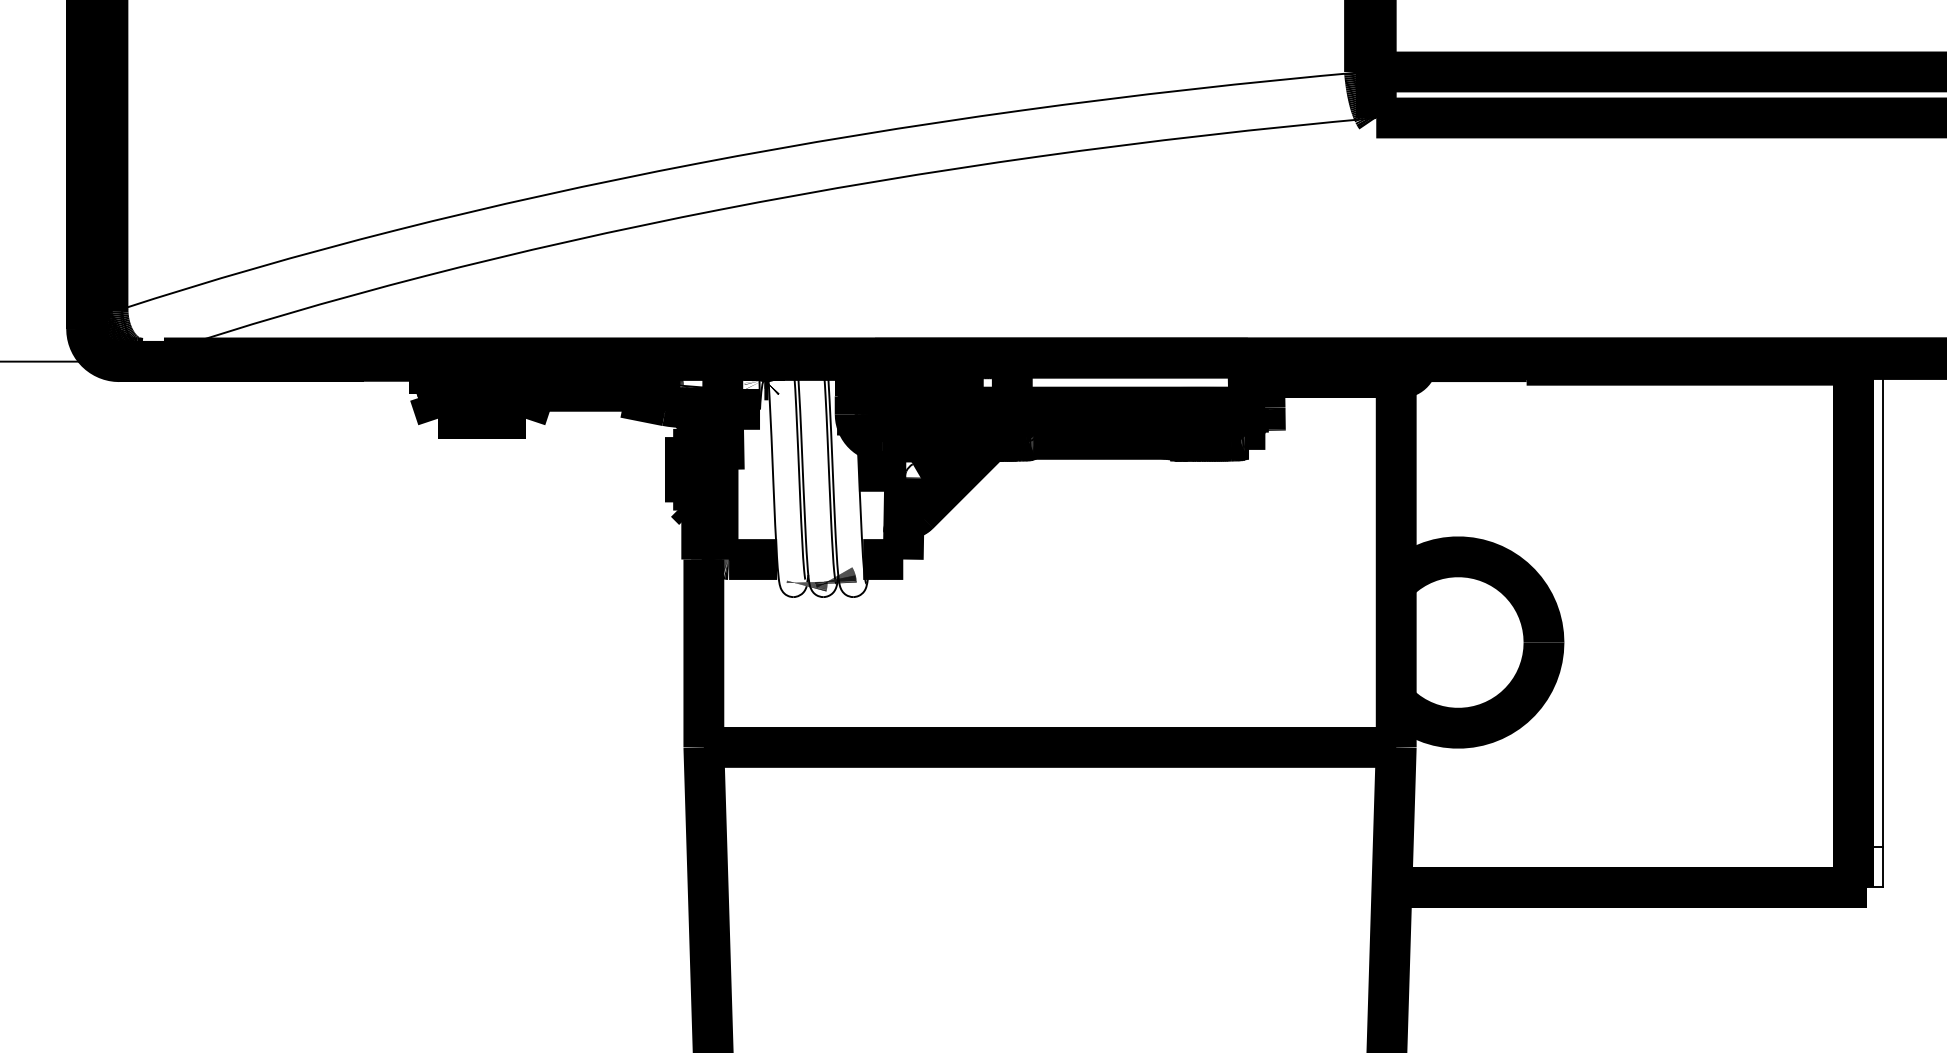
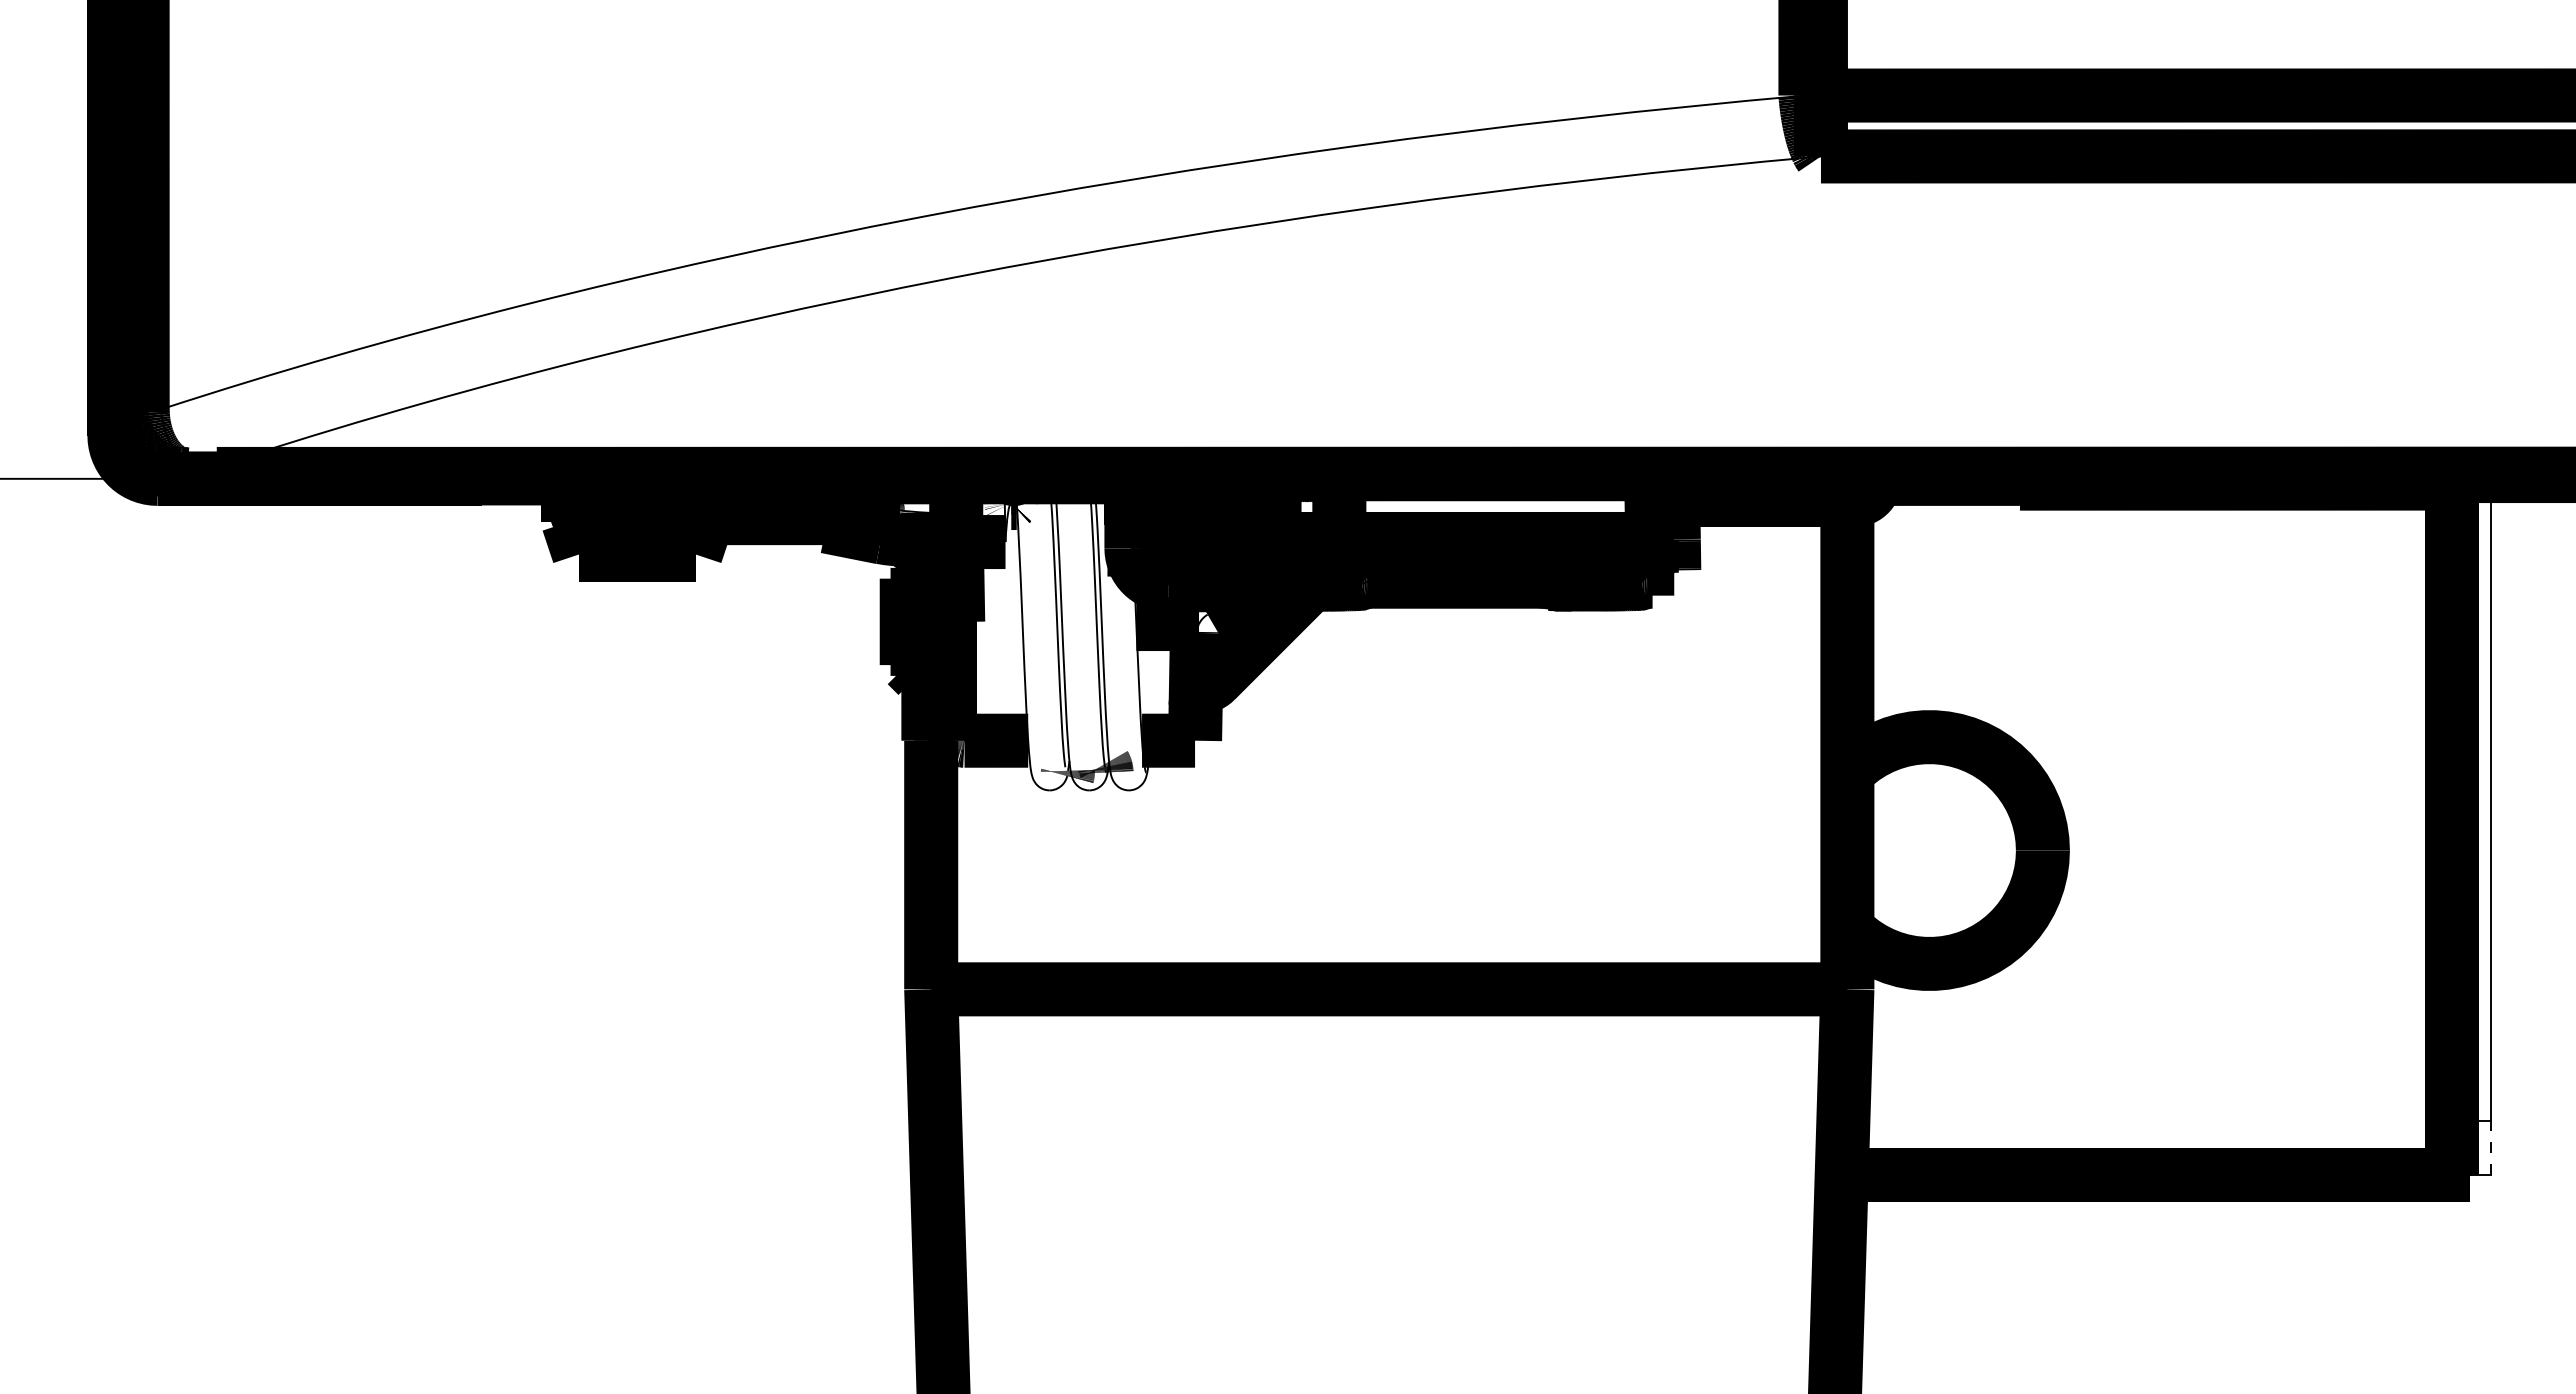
line: (1882, 866) -> (2491, 1147), solid -> dashed

